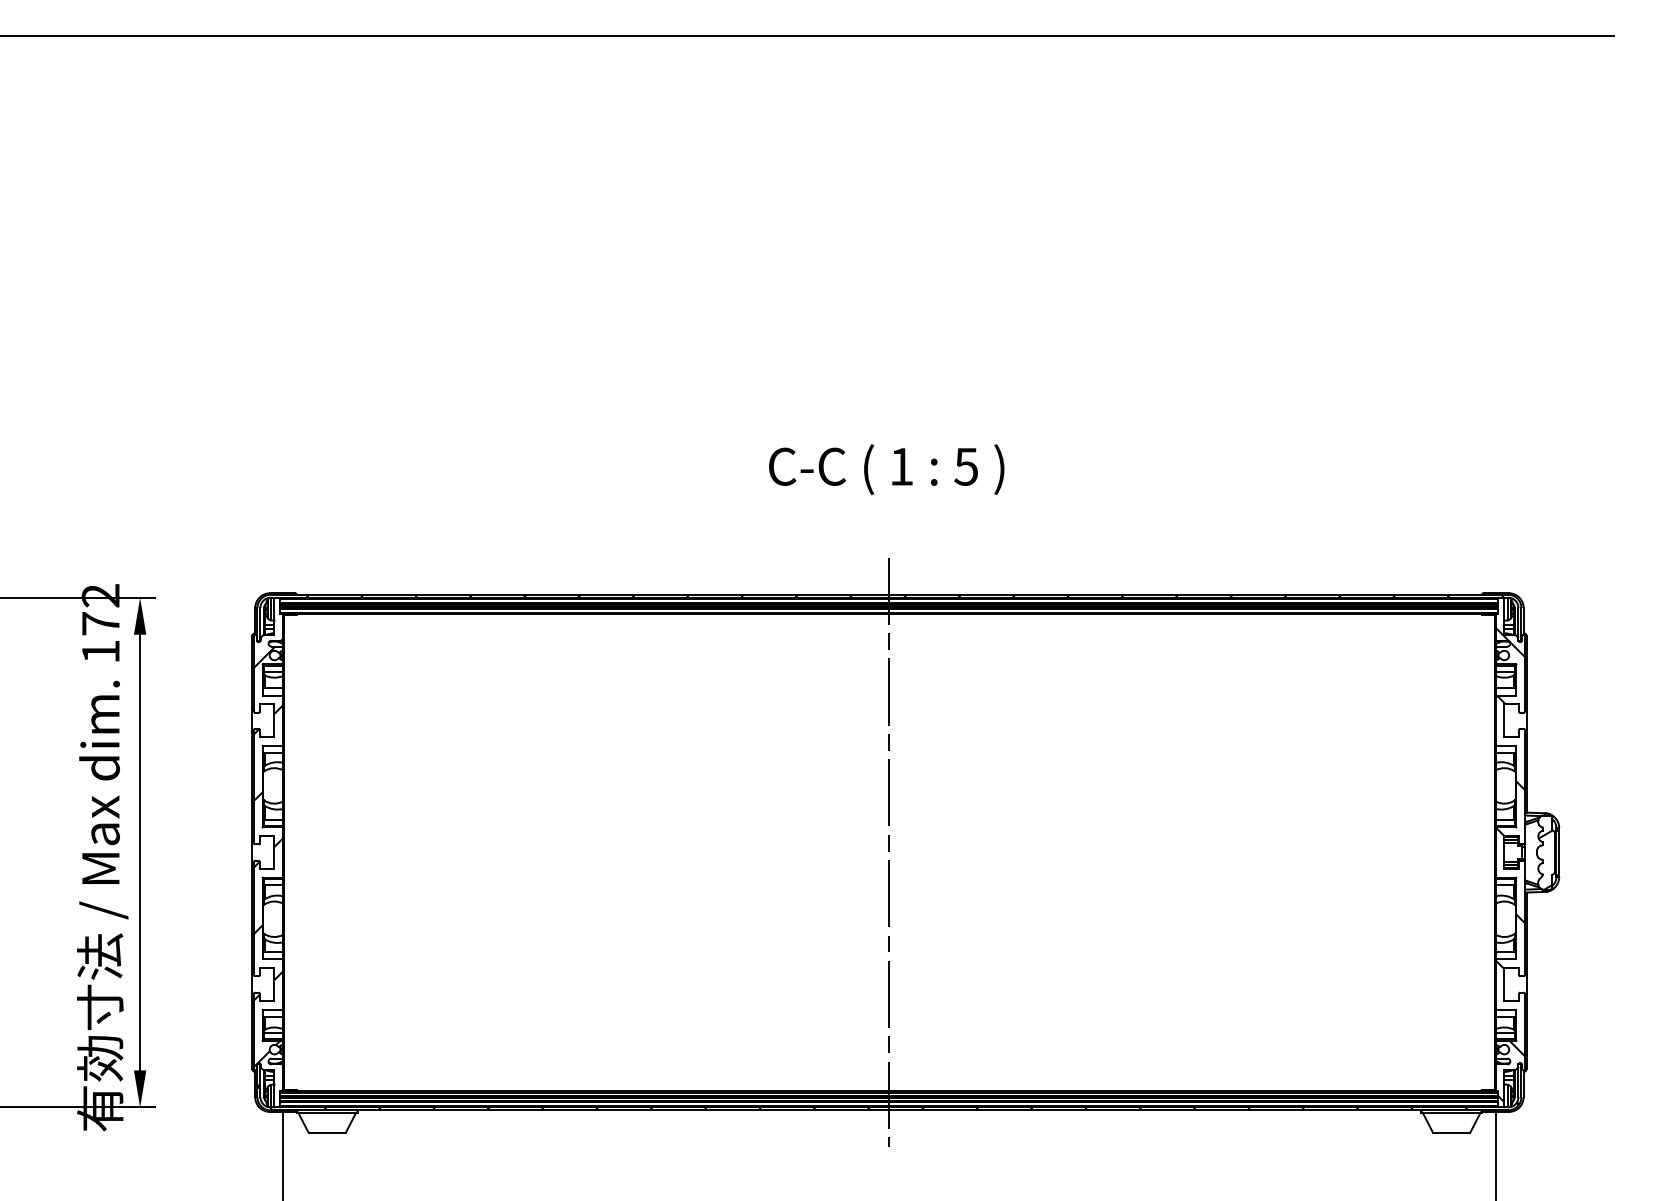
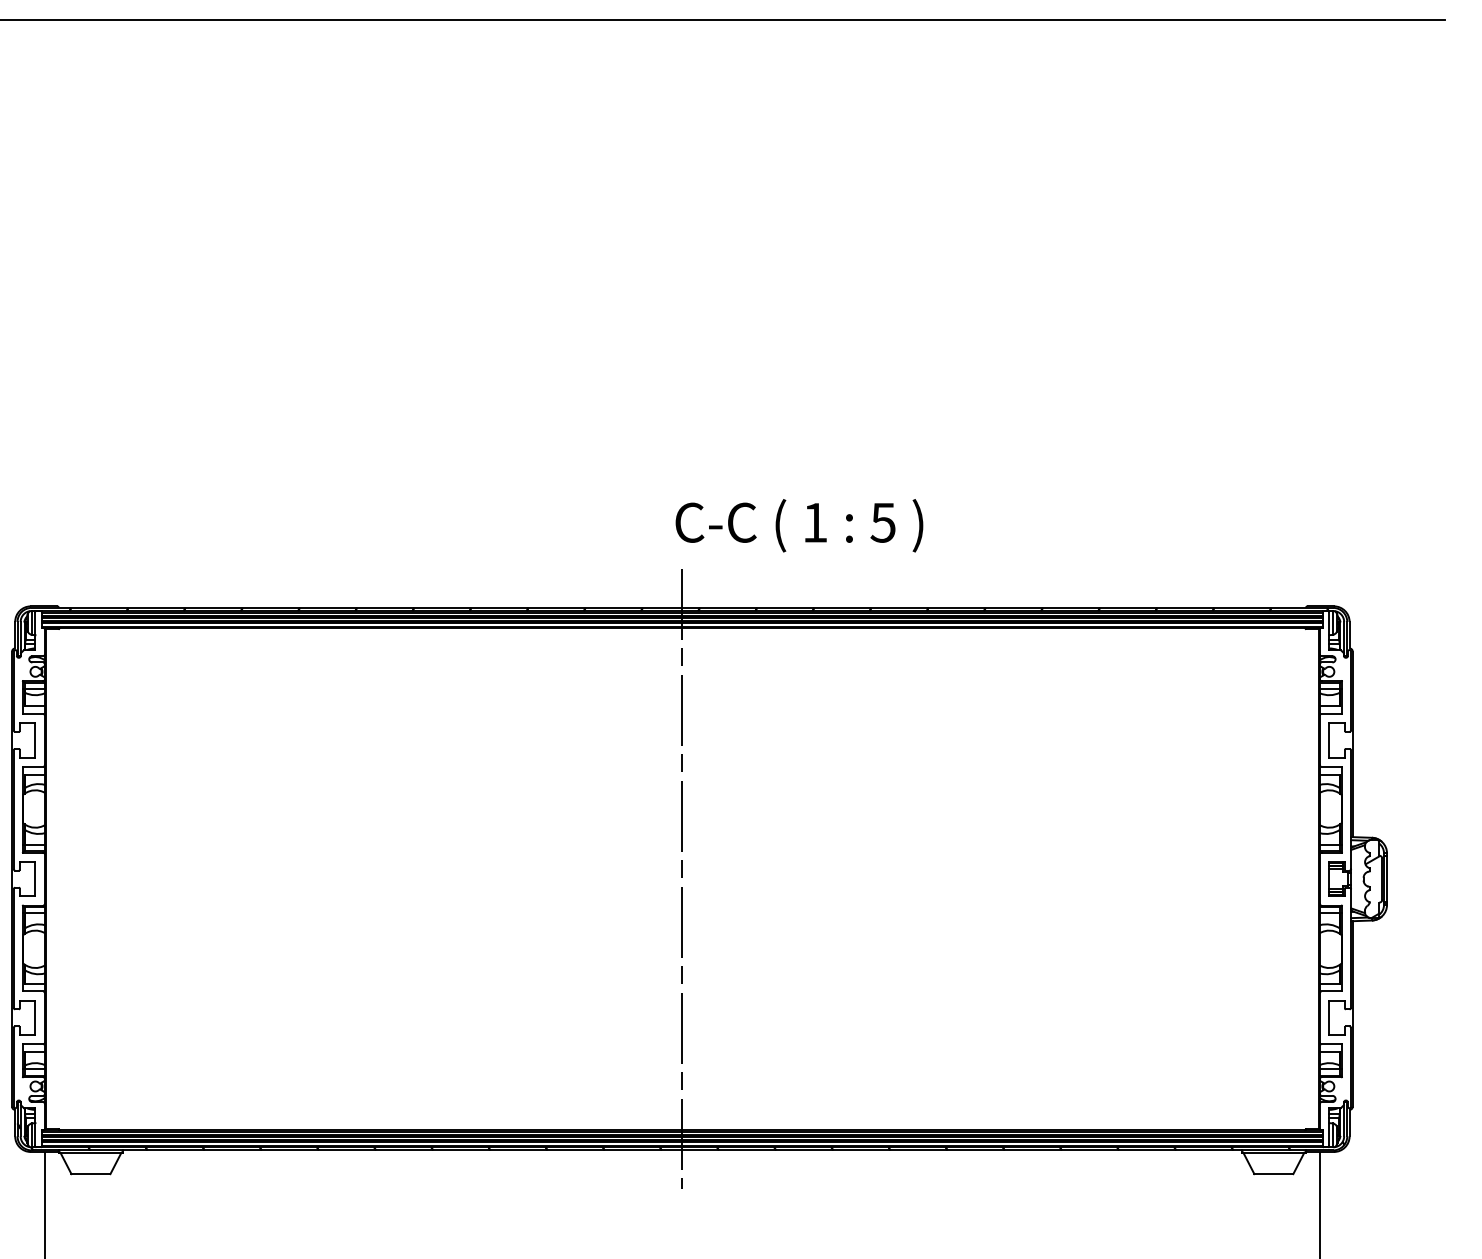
text: (886, 469) -> (799, 525), moved
hatch: (268, 852) -> (29, 879), removed
hatch: (1510, 864) -> (1335, 891), removed

